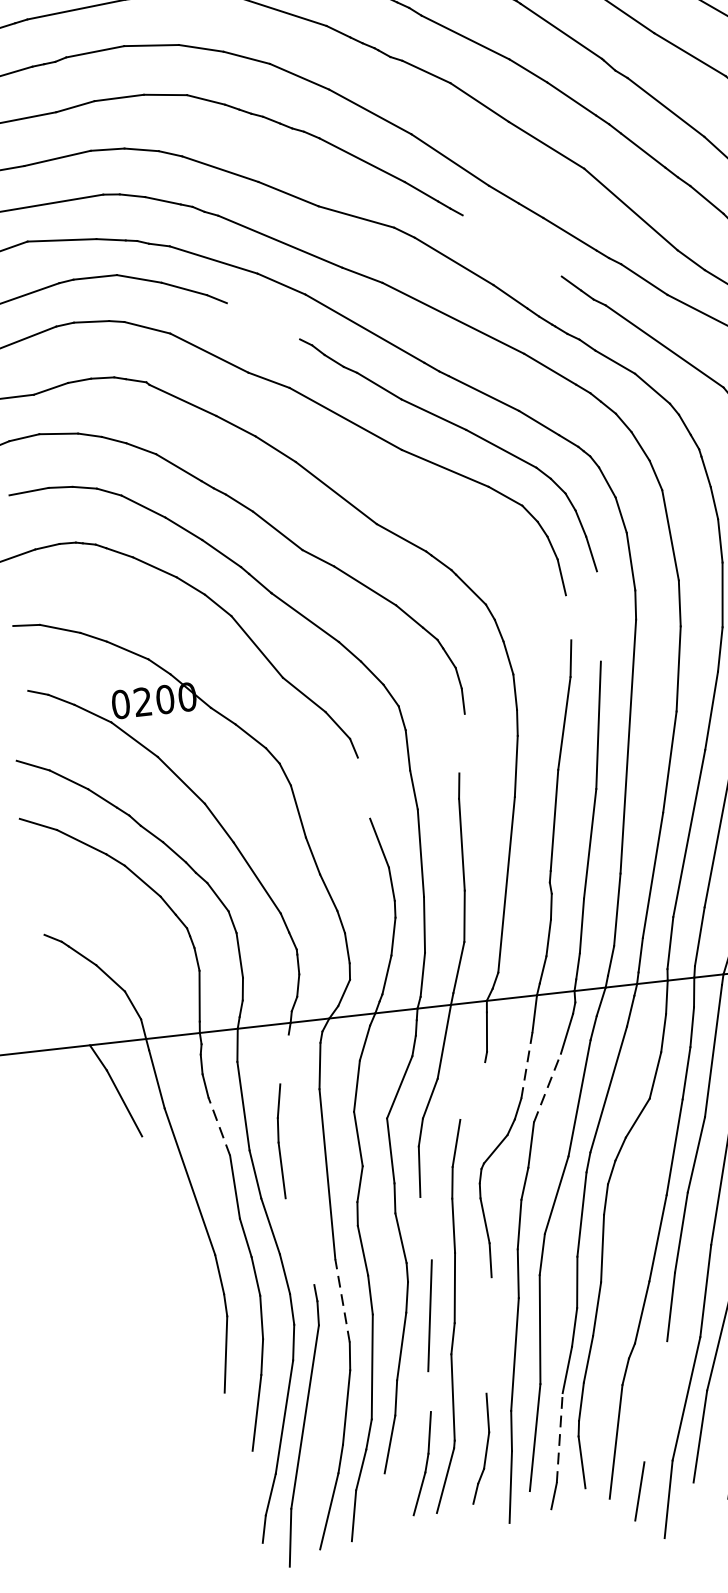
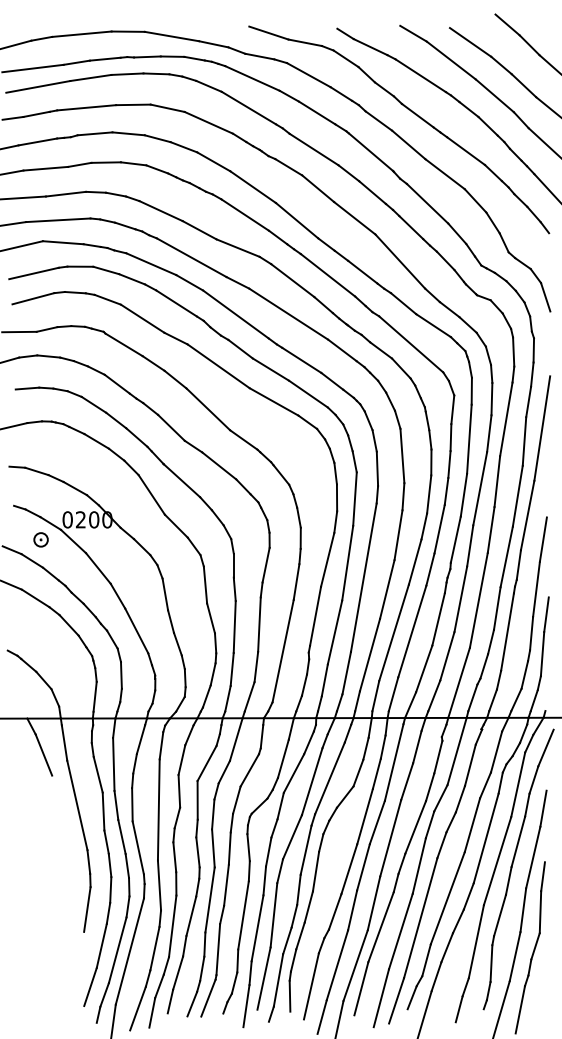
line: (511, 246) -> (327, 275), added
line: (263, 321) -> (176, 303), added
line: (598, 615) -> (354, 498), added
line: (567, 617) -> (336, 497), added
part: (78, 742) -> (40, 539), added
line: (460, 742) -> (265, 564), added
line: (363, 787) -> (205, 584), added
line: (283, 1059) -> (140, 739), added
line: (527, 1064) -> (283, 758), dashed -> solid
line: (548, 1087) -> (294, 773), dashed -> solid
line: (472, 1091) -> (249, 770), added
line: (219, 1125) -> (98, 774), dashed -> solid
line: (426, 1228) -> (213, 848), added
line: (298, 1241) -> (137, 847), added
line: (342, 1300) -> (159, 885), dashed -> solid
line: (489, 1335) -> (243, 915), added
line: (428, 1391) -> (204, 944), added
line: (655, 1402) -> (337, 965), added
line: (559, 1438) -> (278, 980), dashed -> solid
line: (245, 1483) -> (90, 986), added
line: (382, 1493) -> (170, 1001), added

